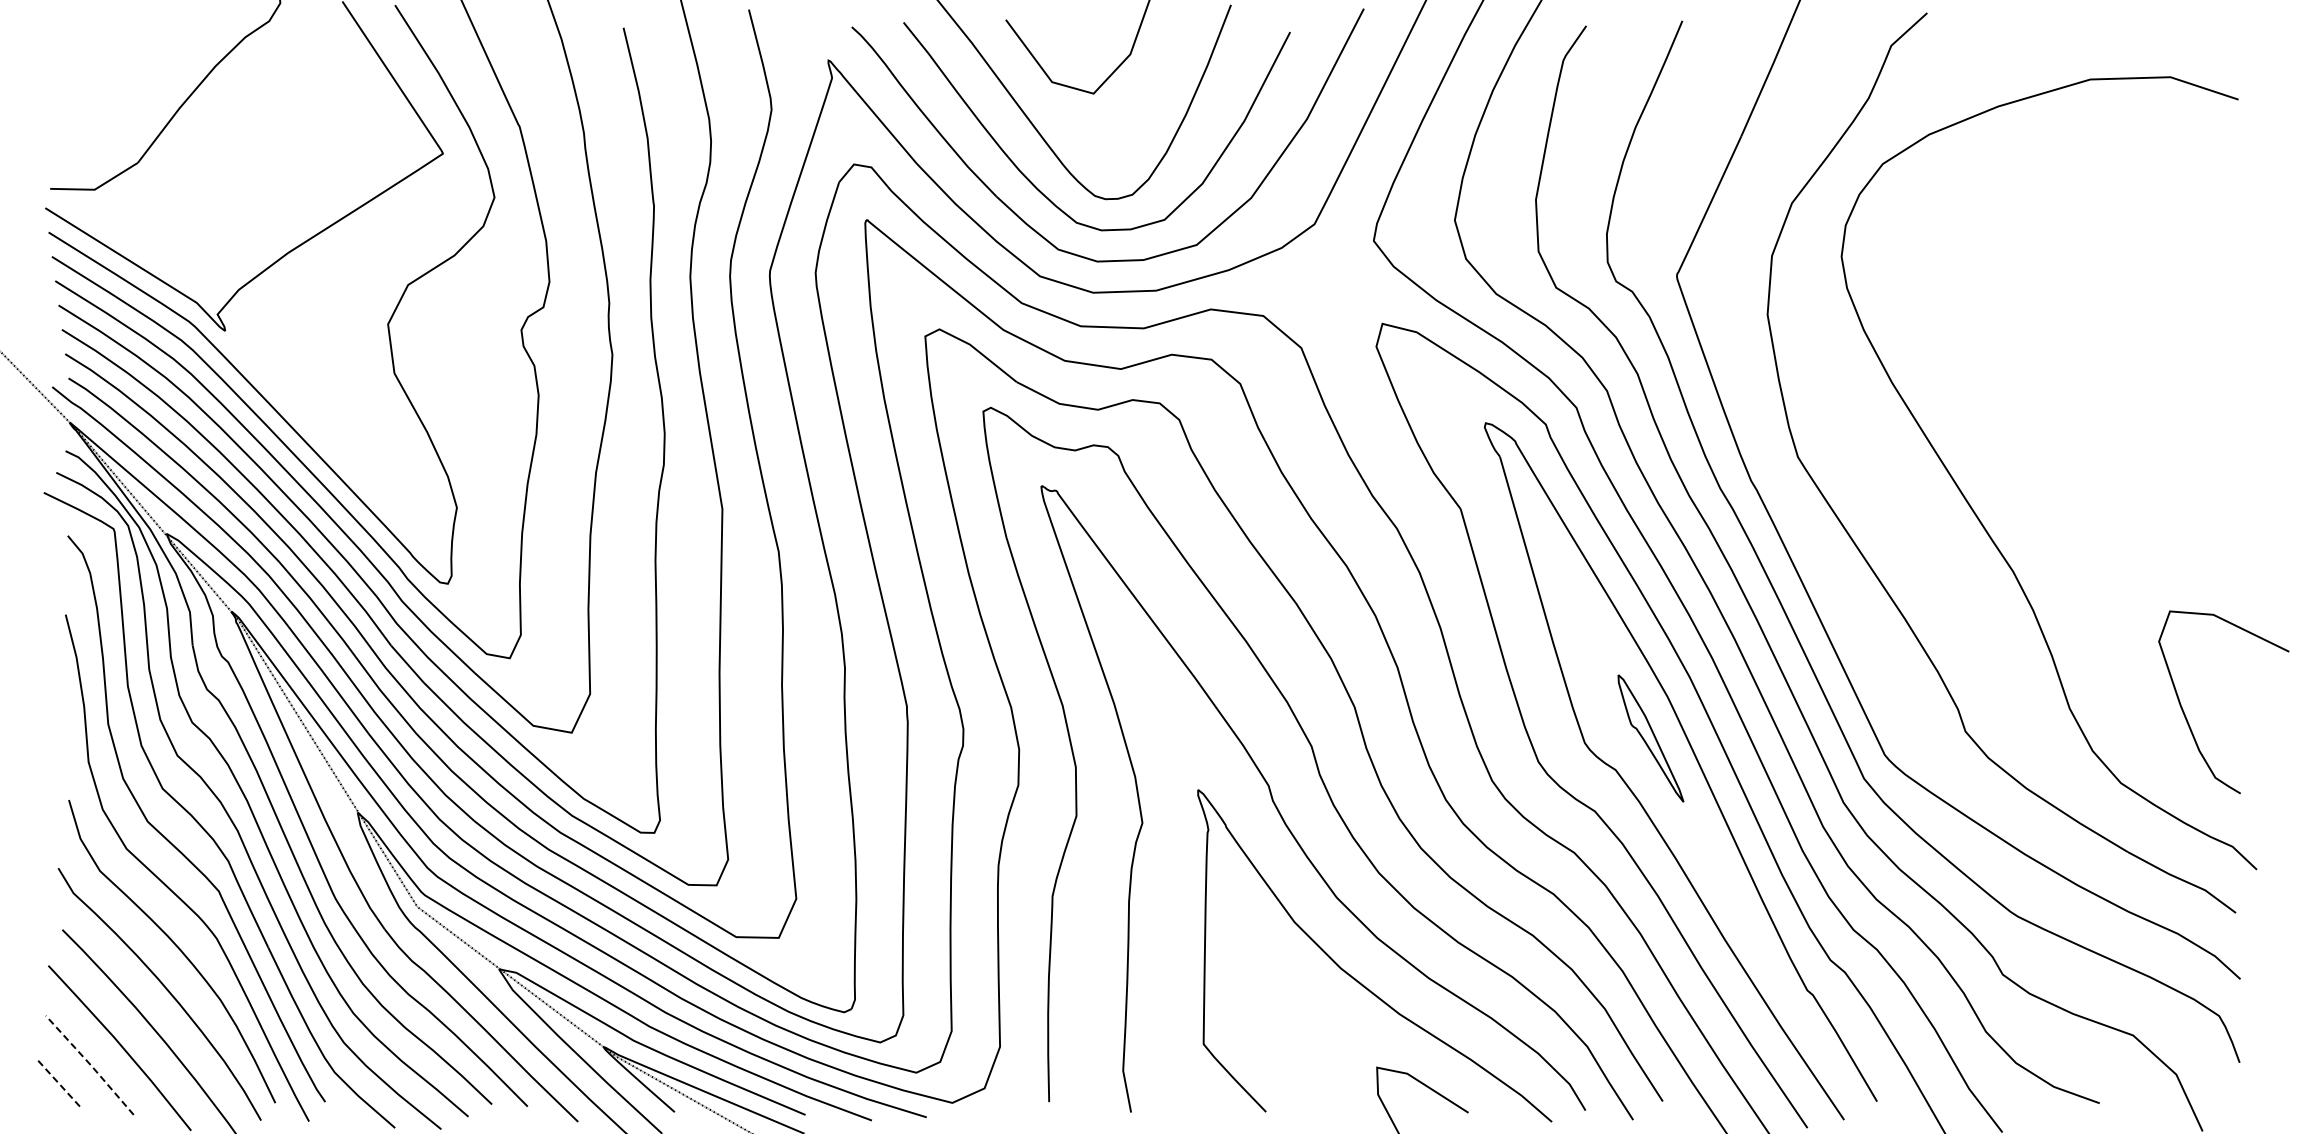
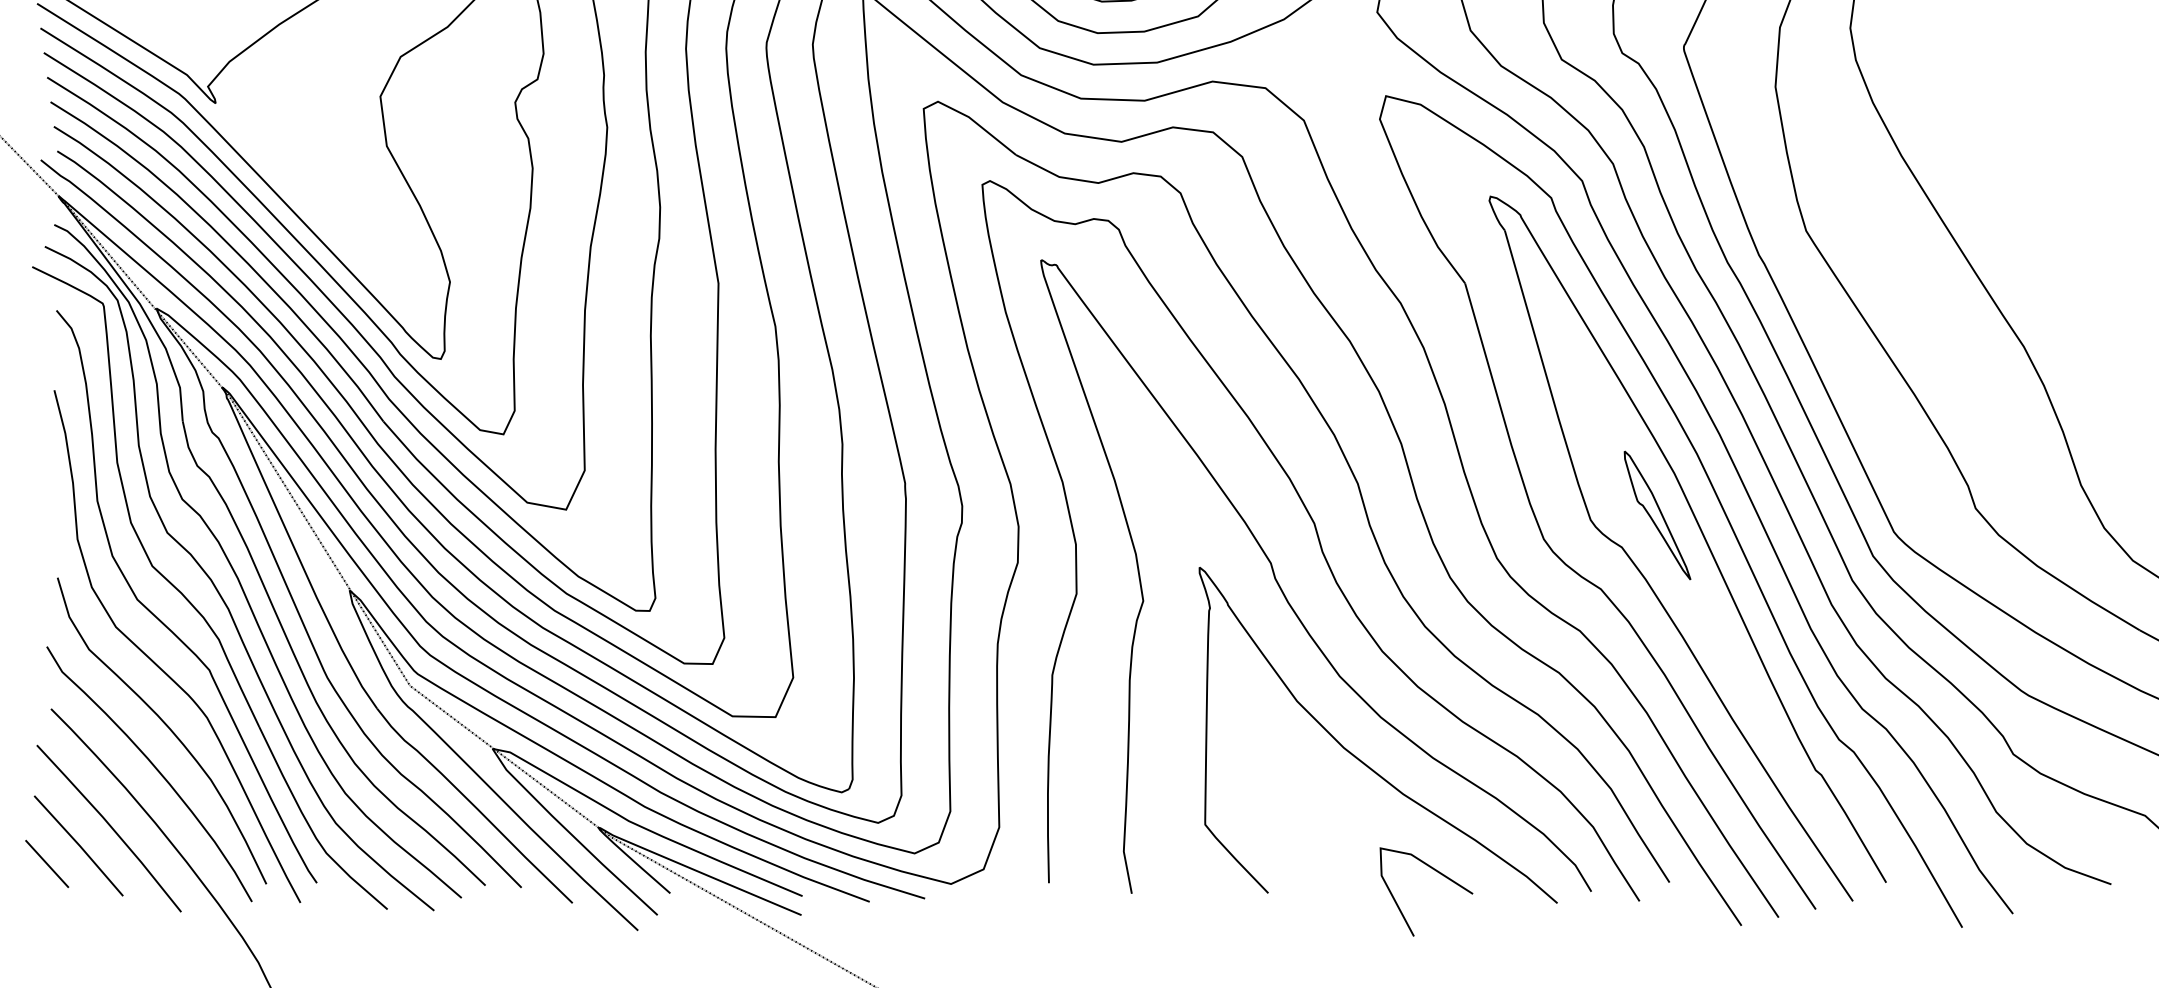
line: (90, 1064) -> (79, 845), dashed -> solid
line: (58, 1083) -> (47, 864), dashed -> solid

